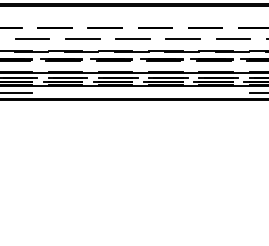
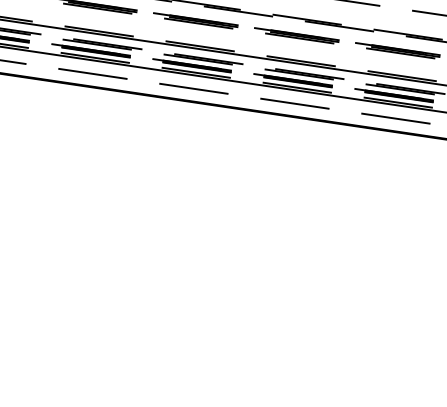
line: (65, 93) -> (92, 74), added
line: (115, 93) -> (193, 89), added
line: (165, 93) -> (293, 104), added
line: (215, 93) -> (394, 119), added

